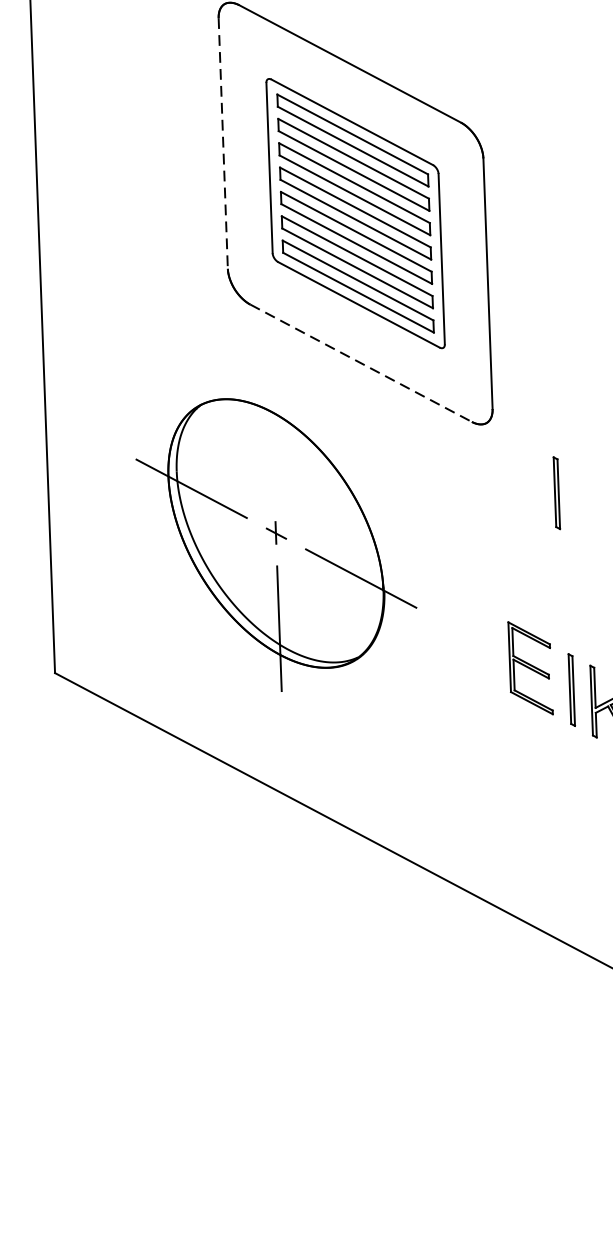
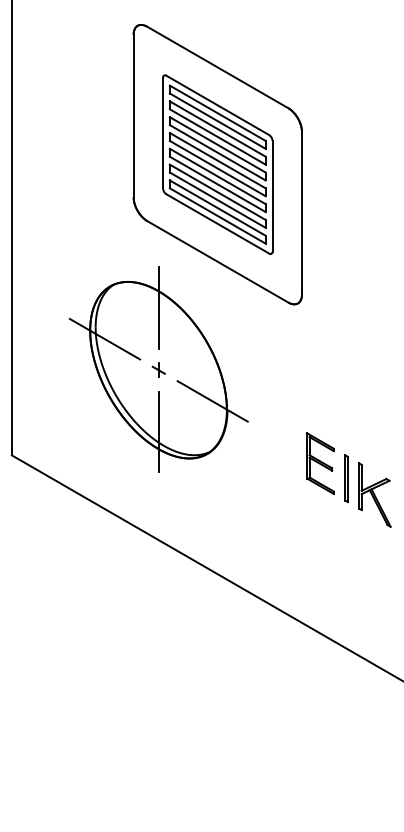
line: (223, 144) -> (133, 116), dashed -> solid
line: (362, 364) -> (218, 262), dashed -> solid
line: (272, 436) -> (158, 307), added
line: (555, 492) -> (340, 350), removed

